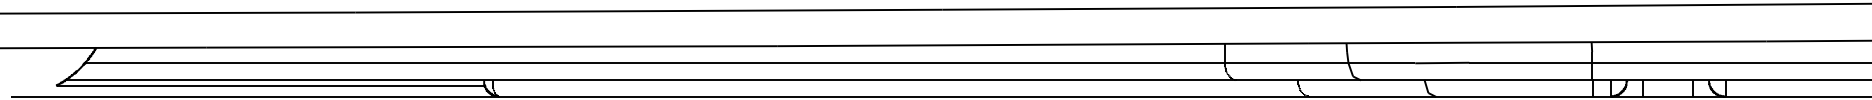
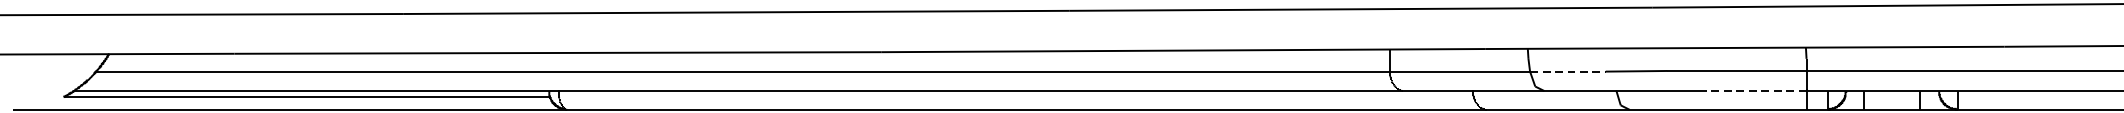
line: (1382, 63) -> (1568, 71), solid -> dashed
line: (1546, 80) -> (1754, 91), solid -> dashed

